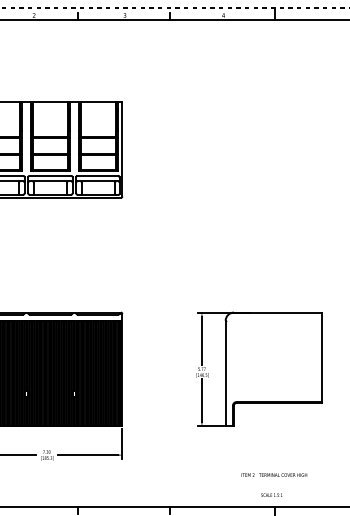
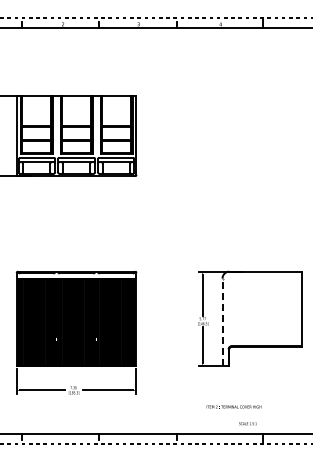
line: (225, 373) -> (222, 322), solid -> dashed
text: (273, 474) -> (233, 406), moved
text: (271, 494) -> (247, 423), moved

